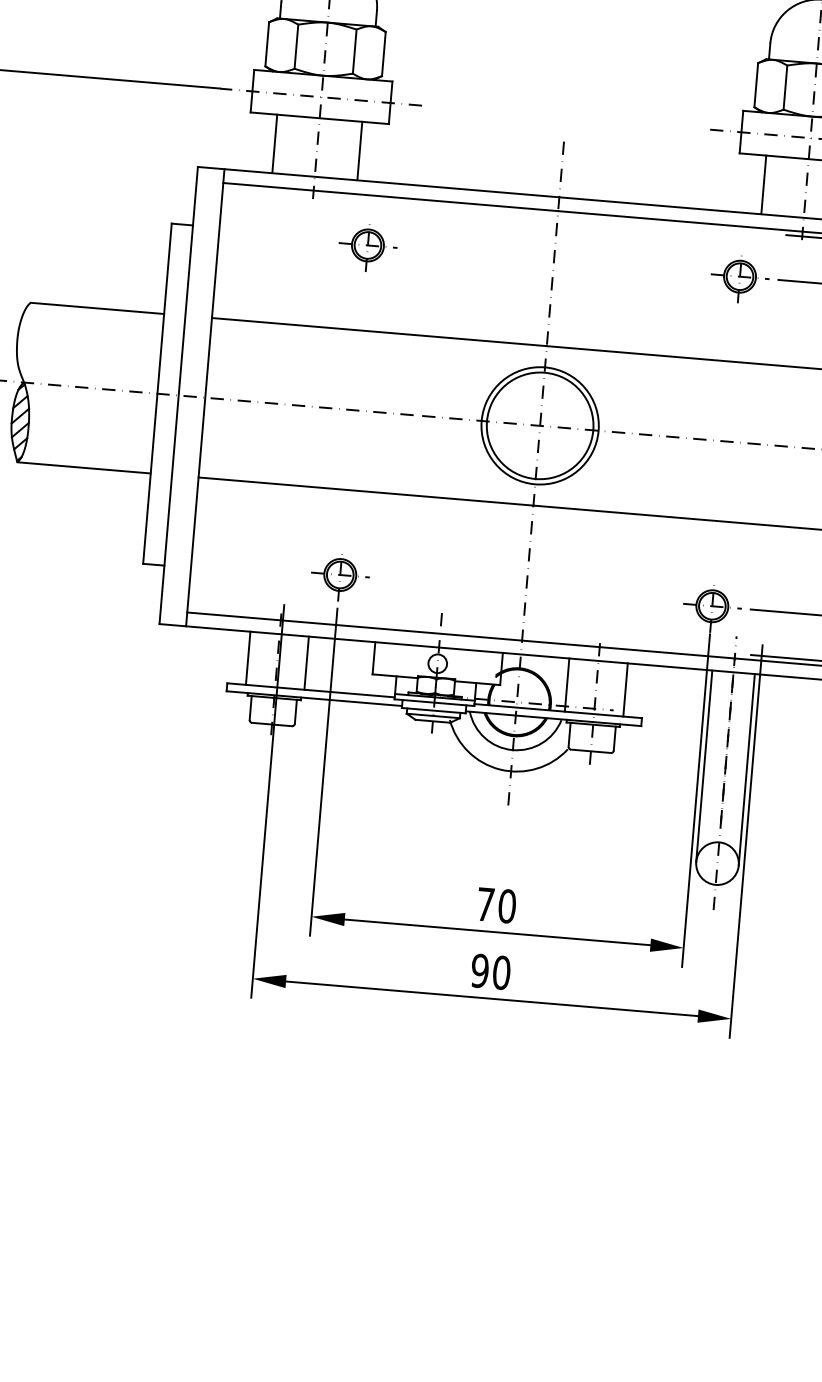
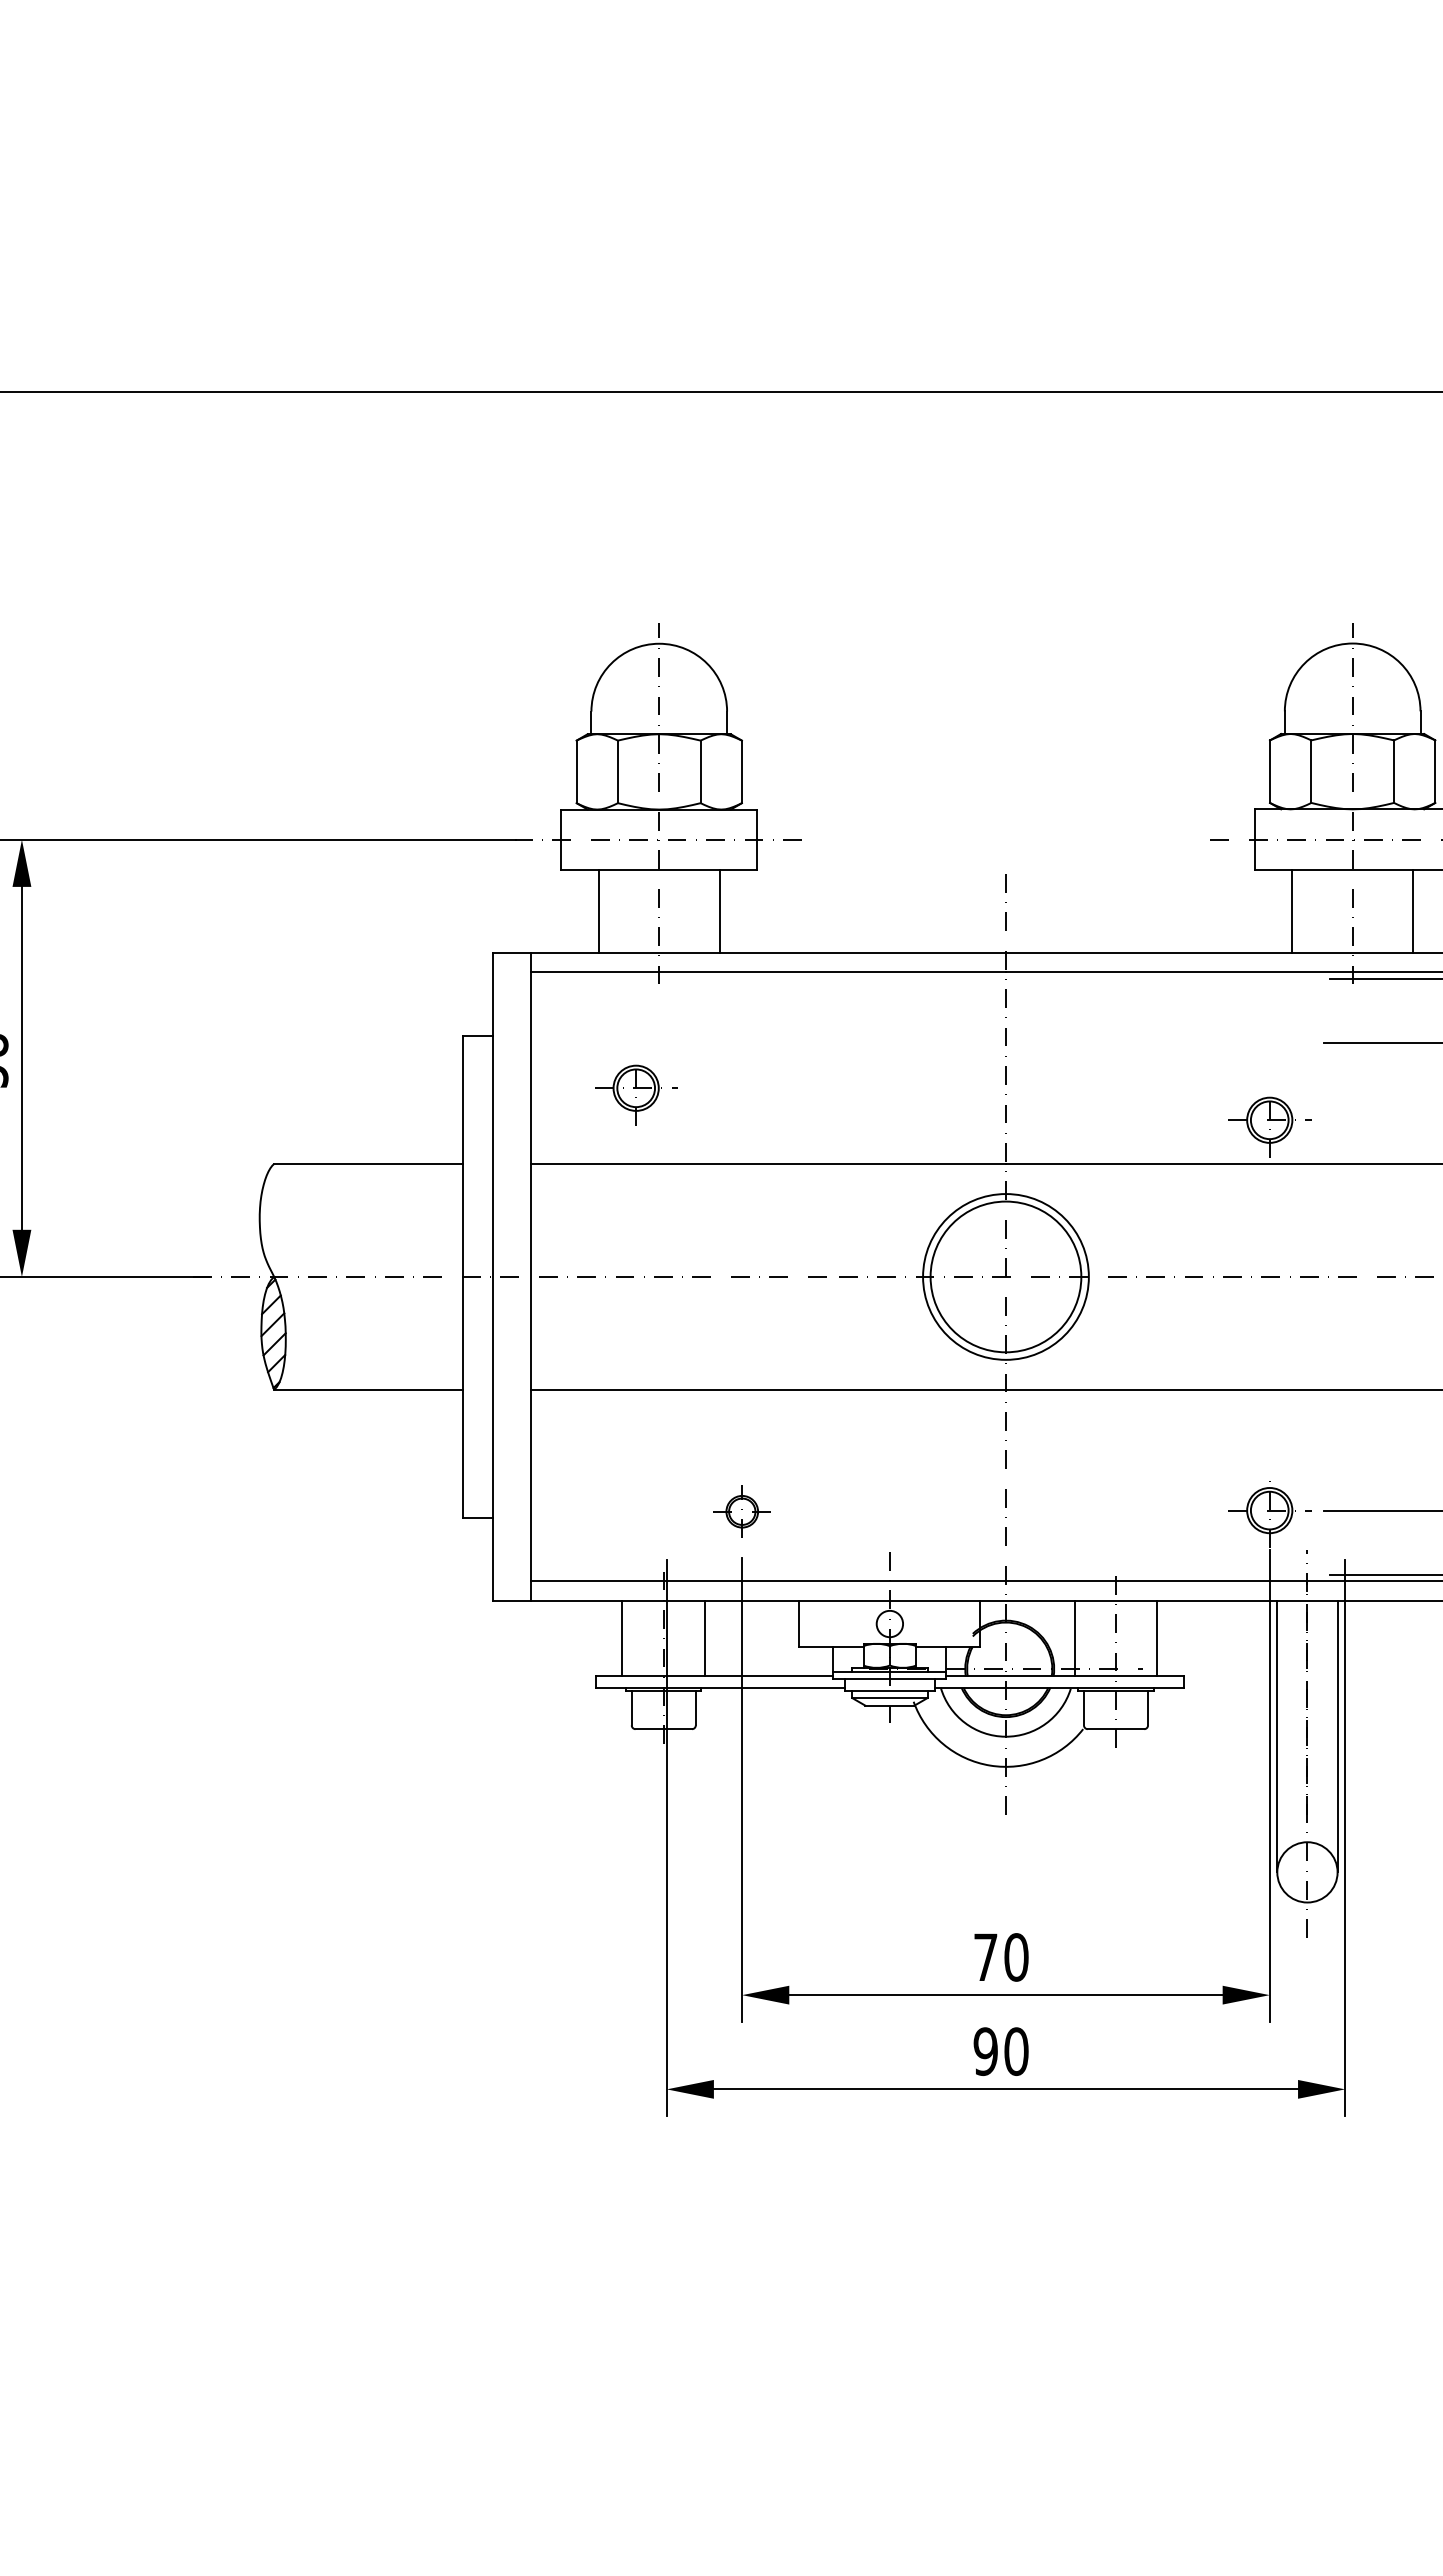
part: (367, 249) -> (636, 1094), moved
part: (739, 281) -> (1269, 1126), moved
part: (340, 577) -> (742, 1514), size x0.7

